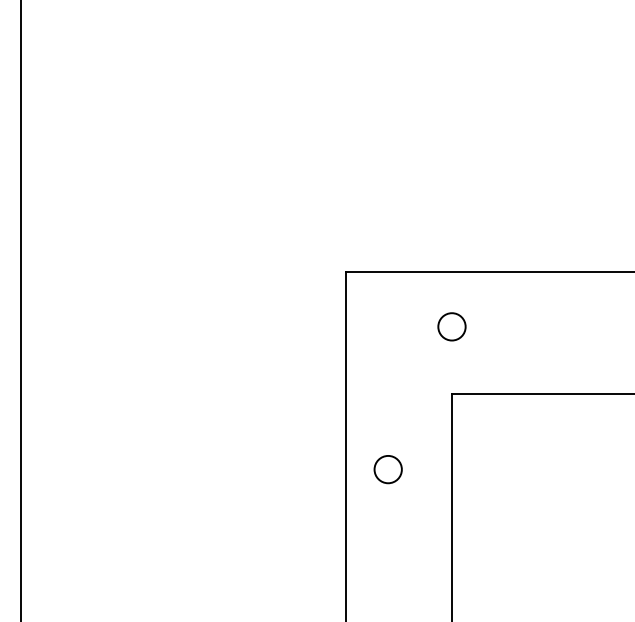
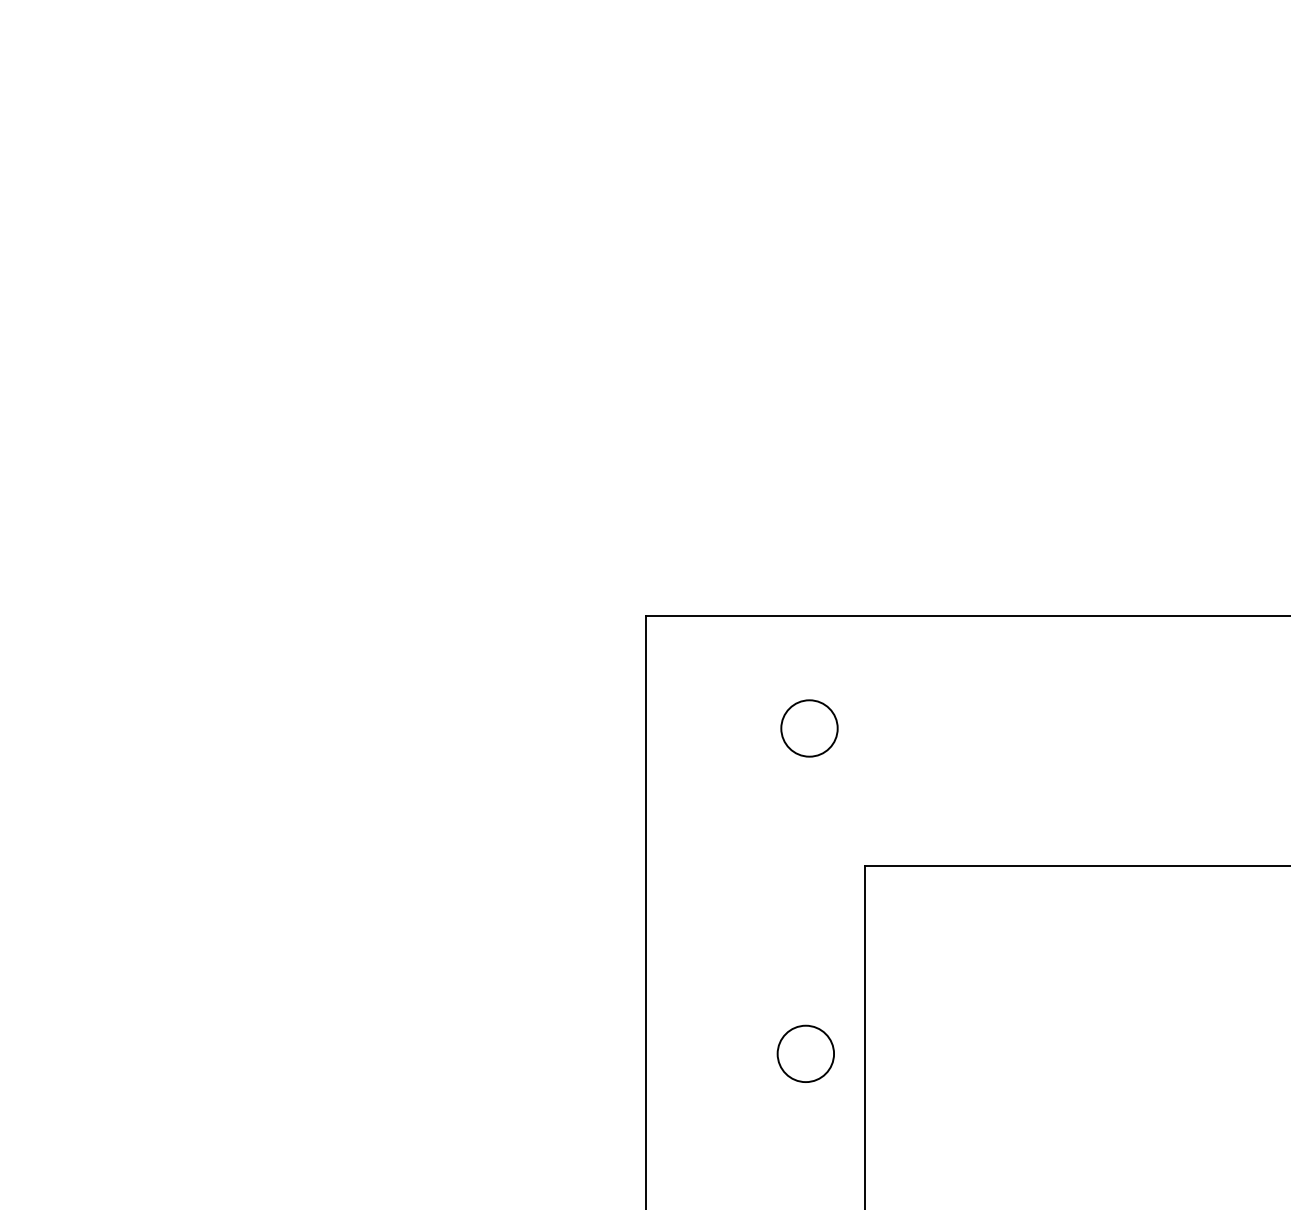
circle: (451, 326) -> (808, 727), moved
circle: (387, 469) -> (804, 1053), moved

